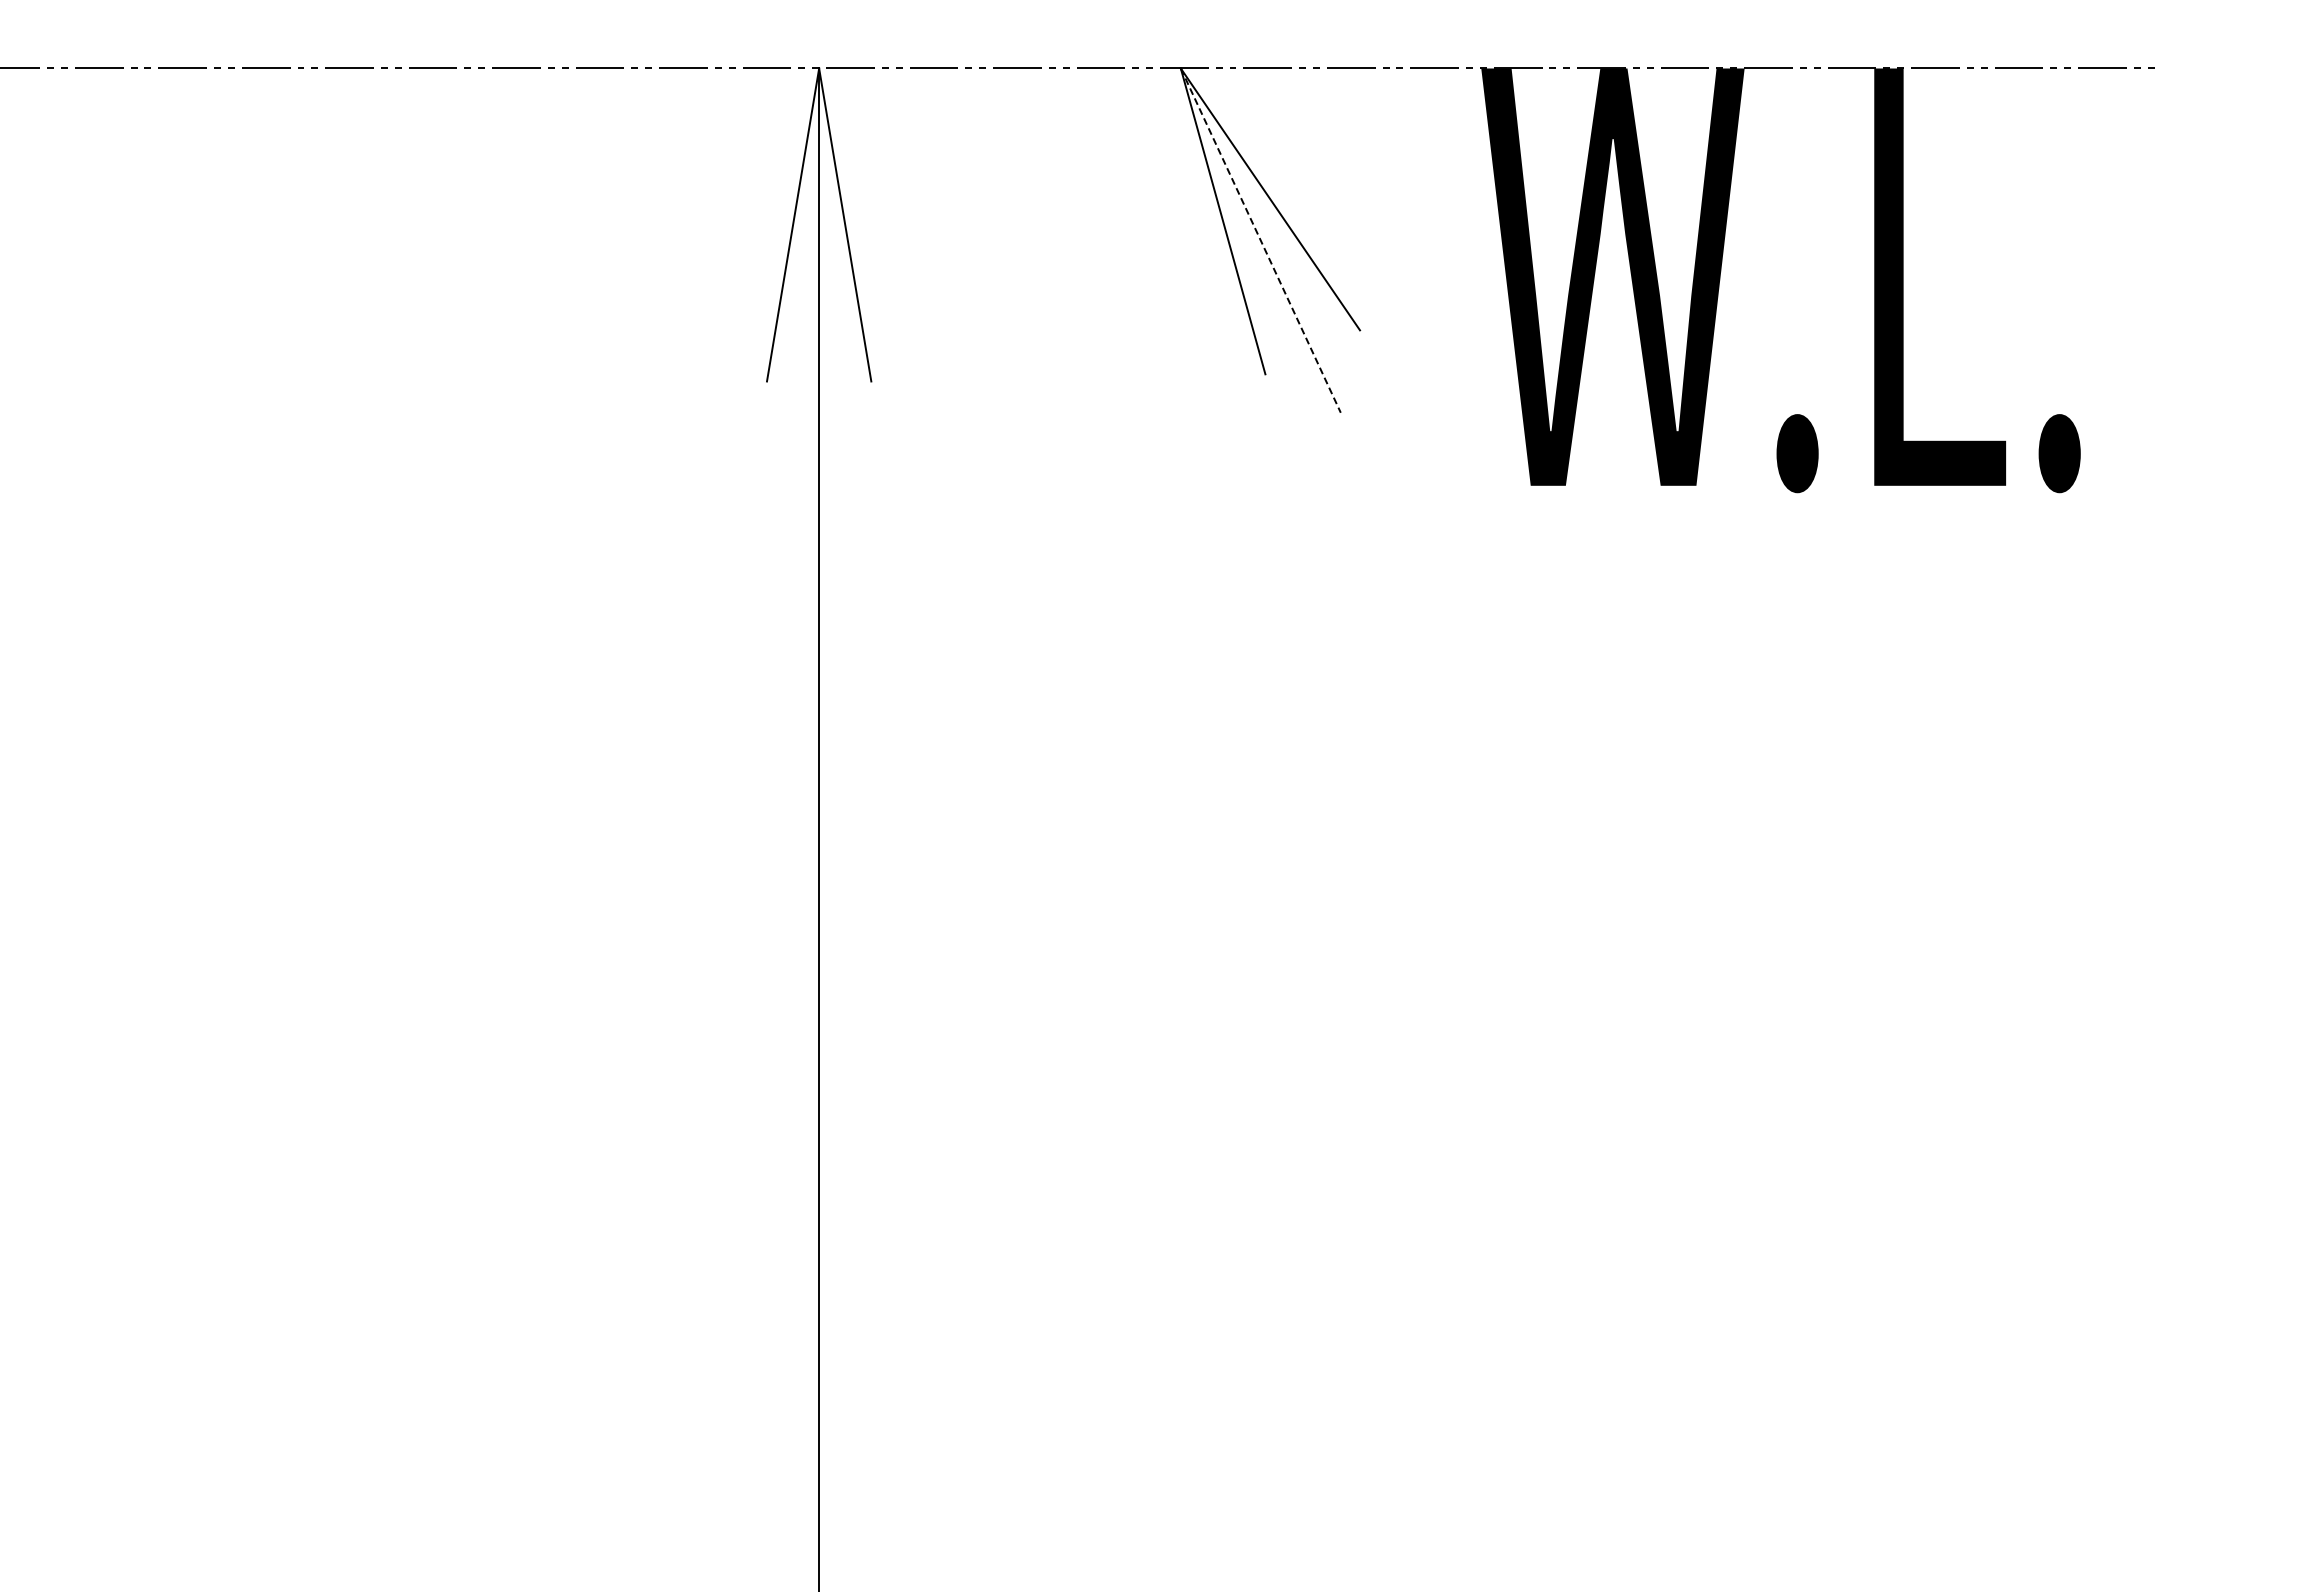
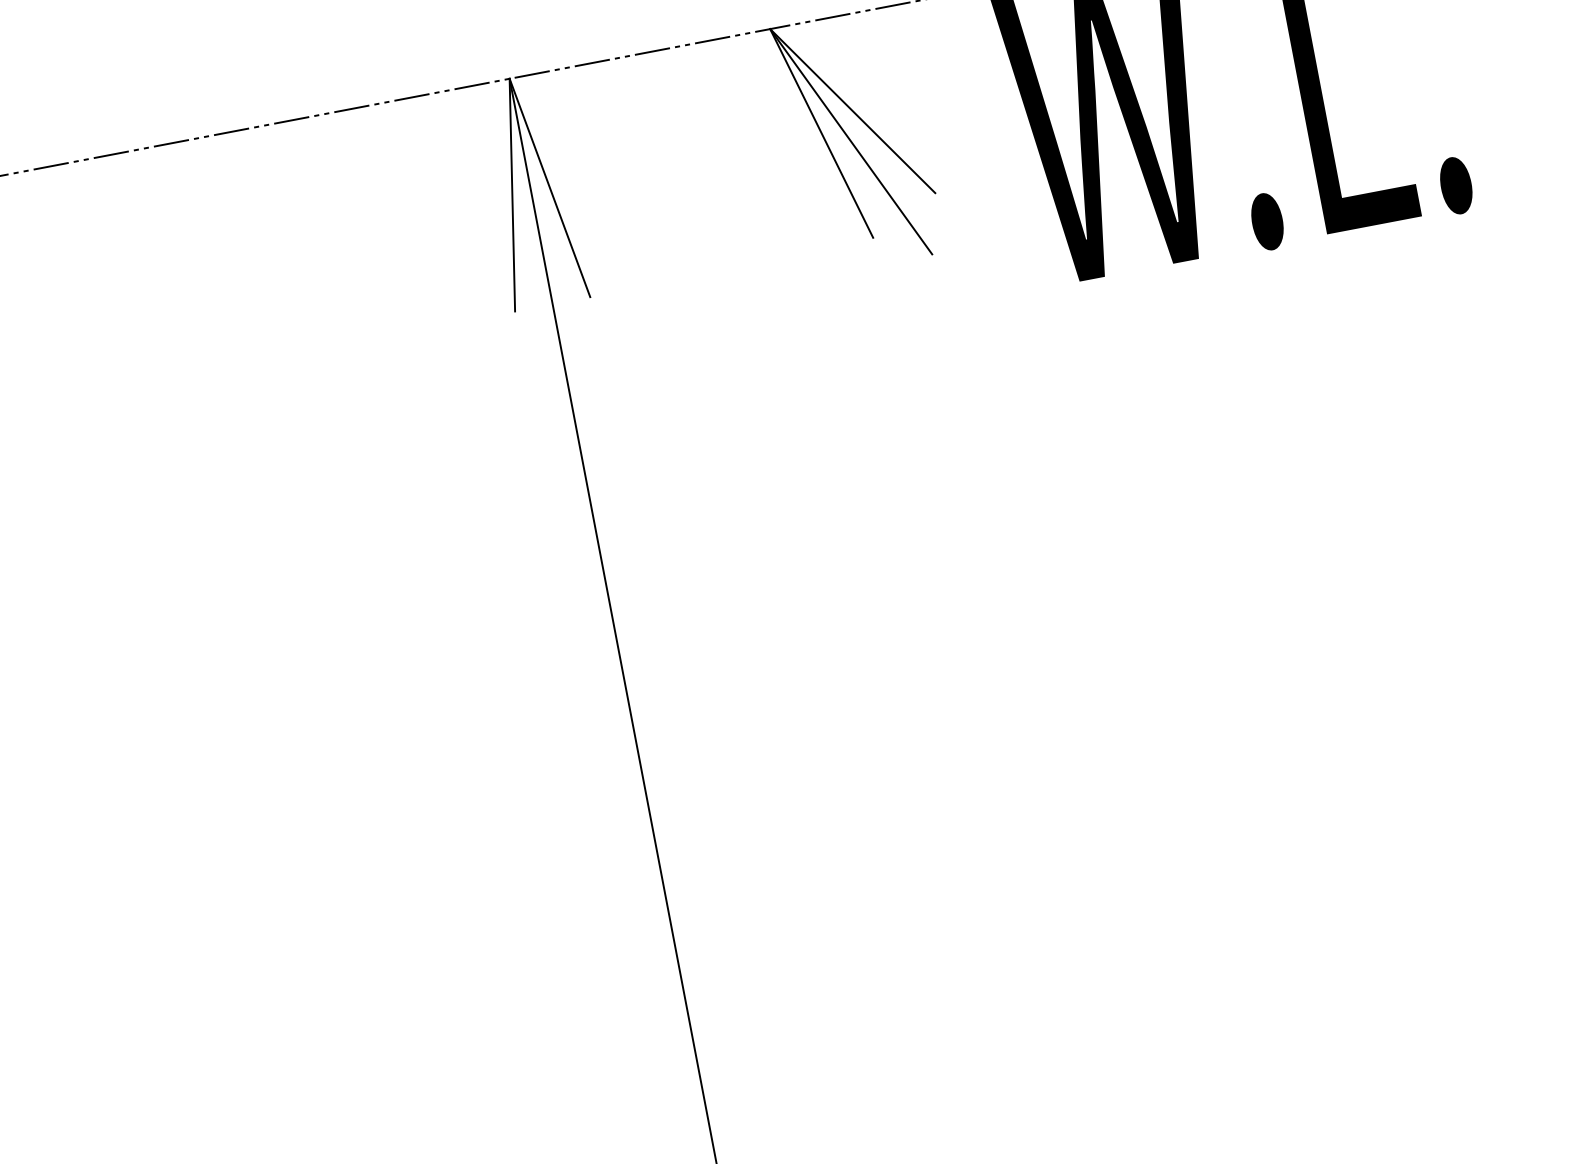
line: (1260, 240) -> (851, 142), dashed -> solid

